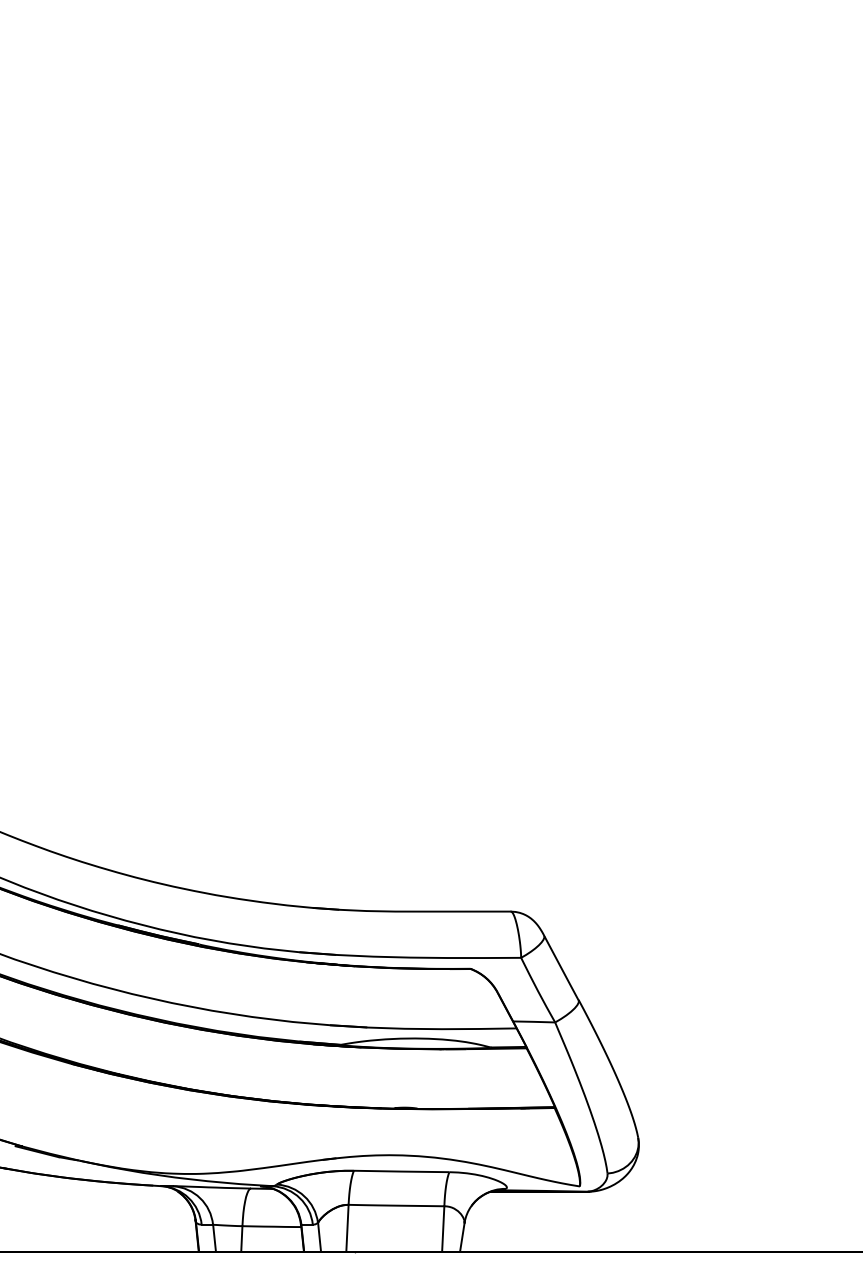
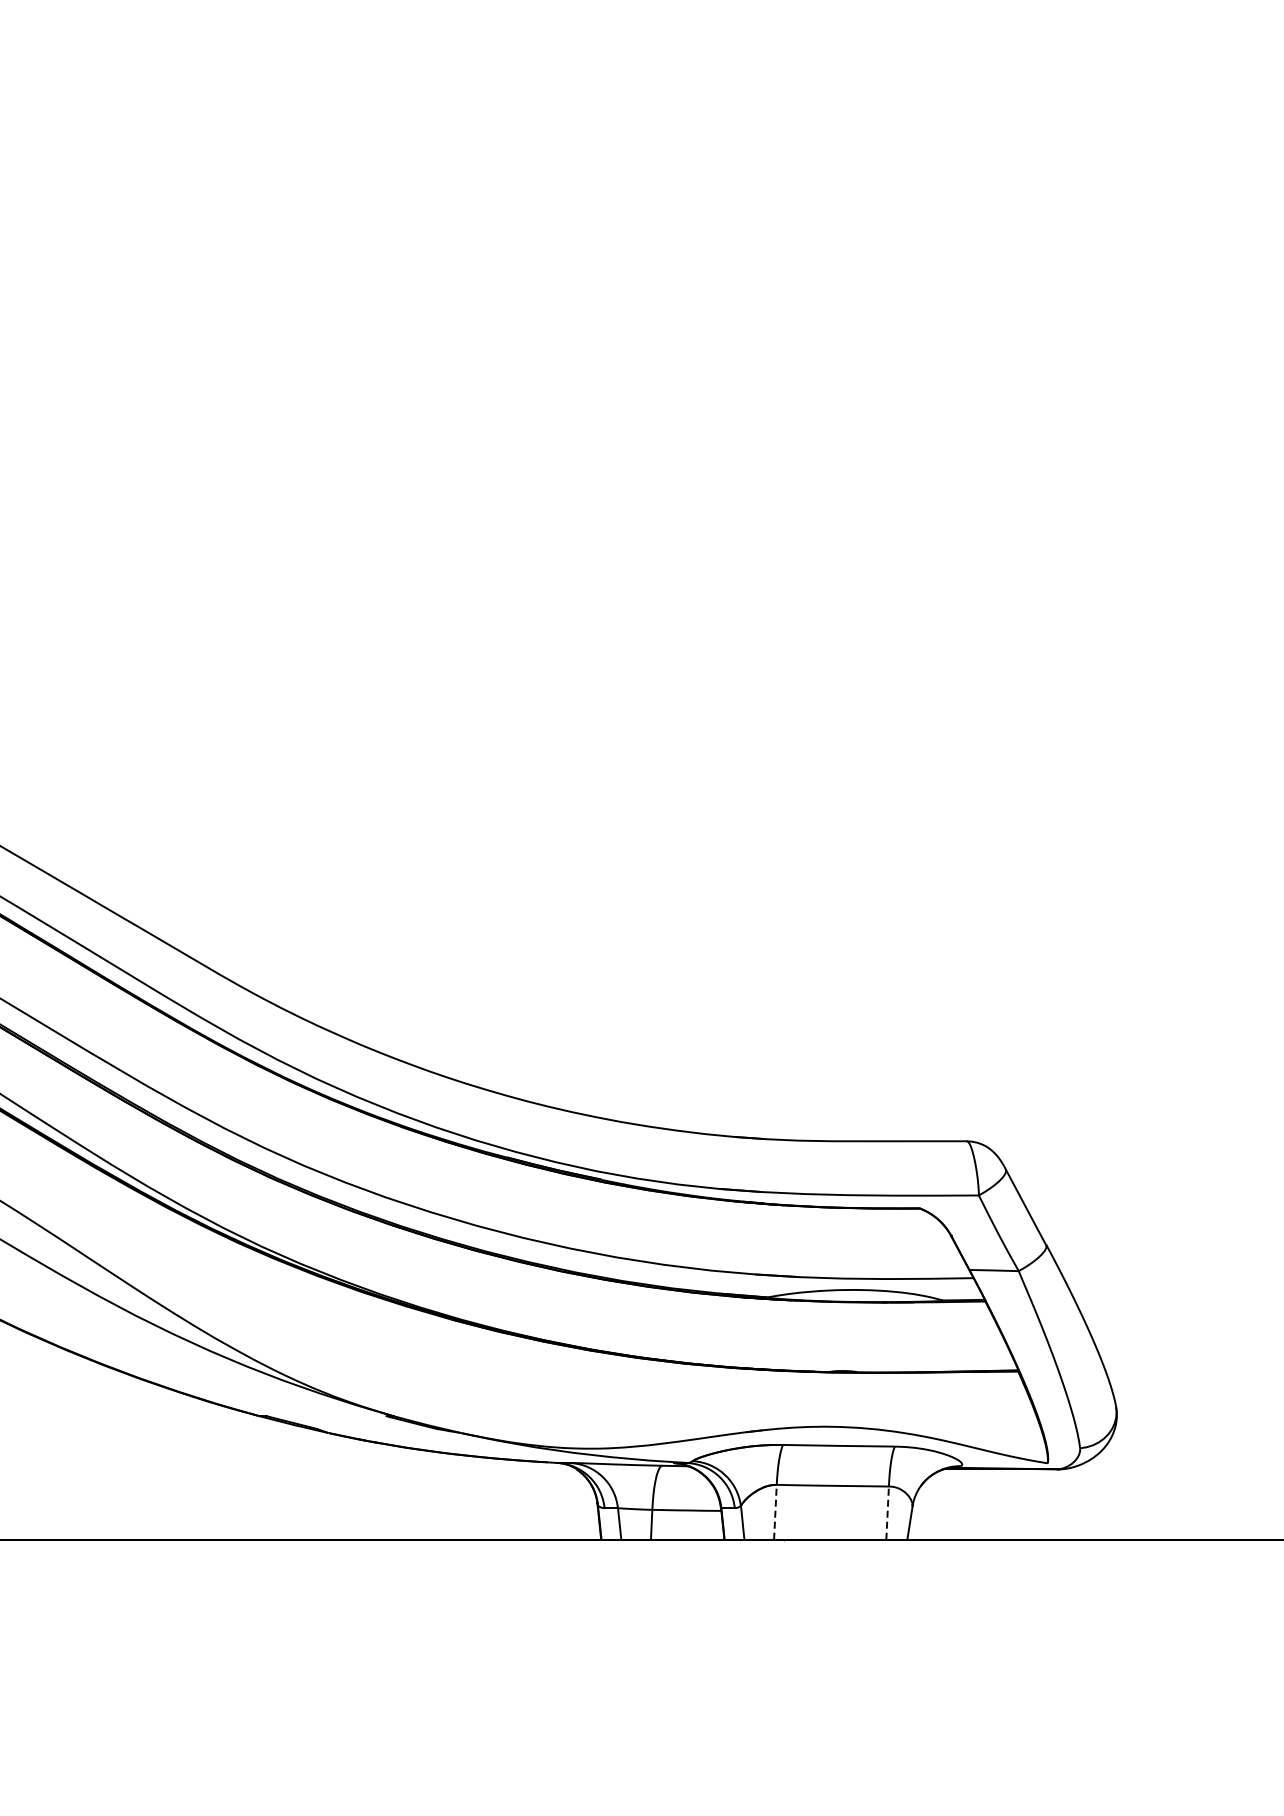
line: (347, 1227) -> (775, 1511), solid -> dashed
line: (443, 1229) -> (887, 1513), solid -> dashed

